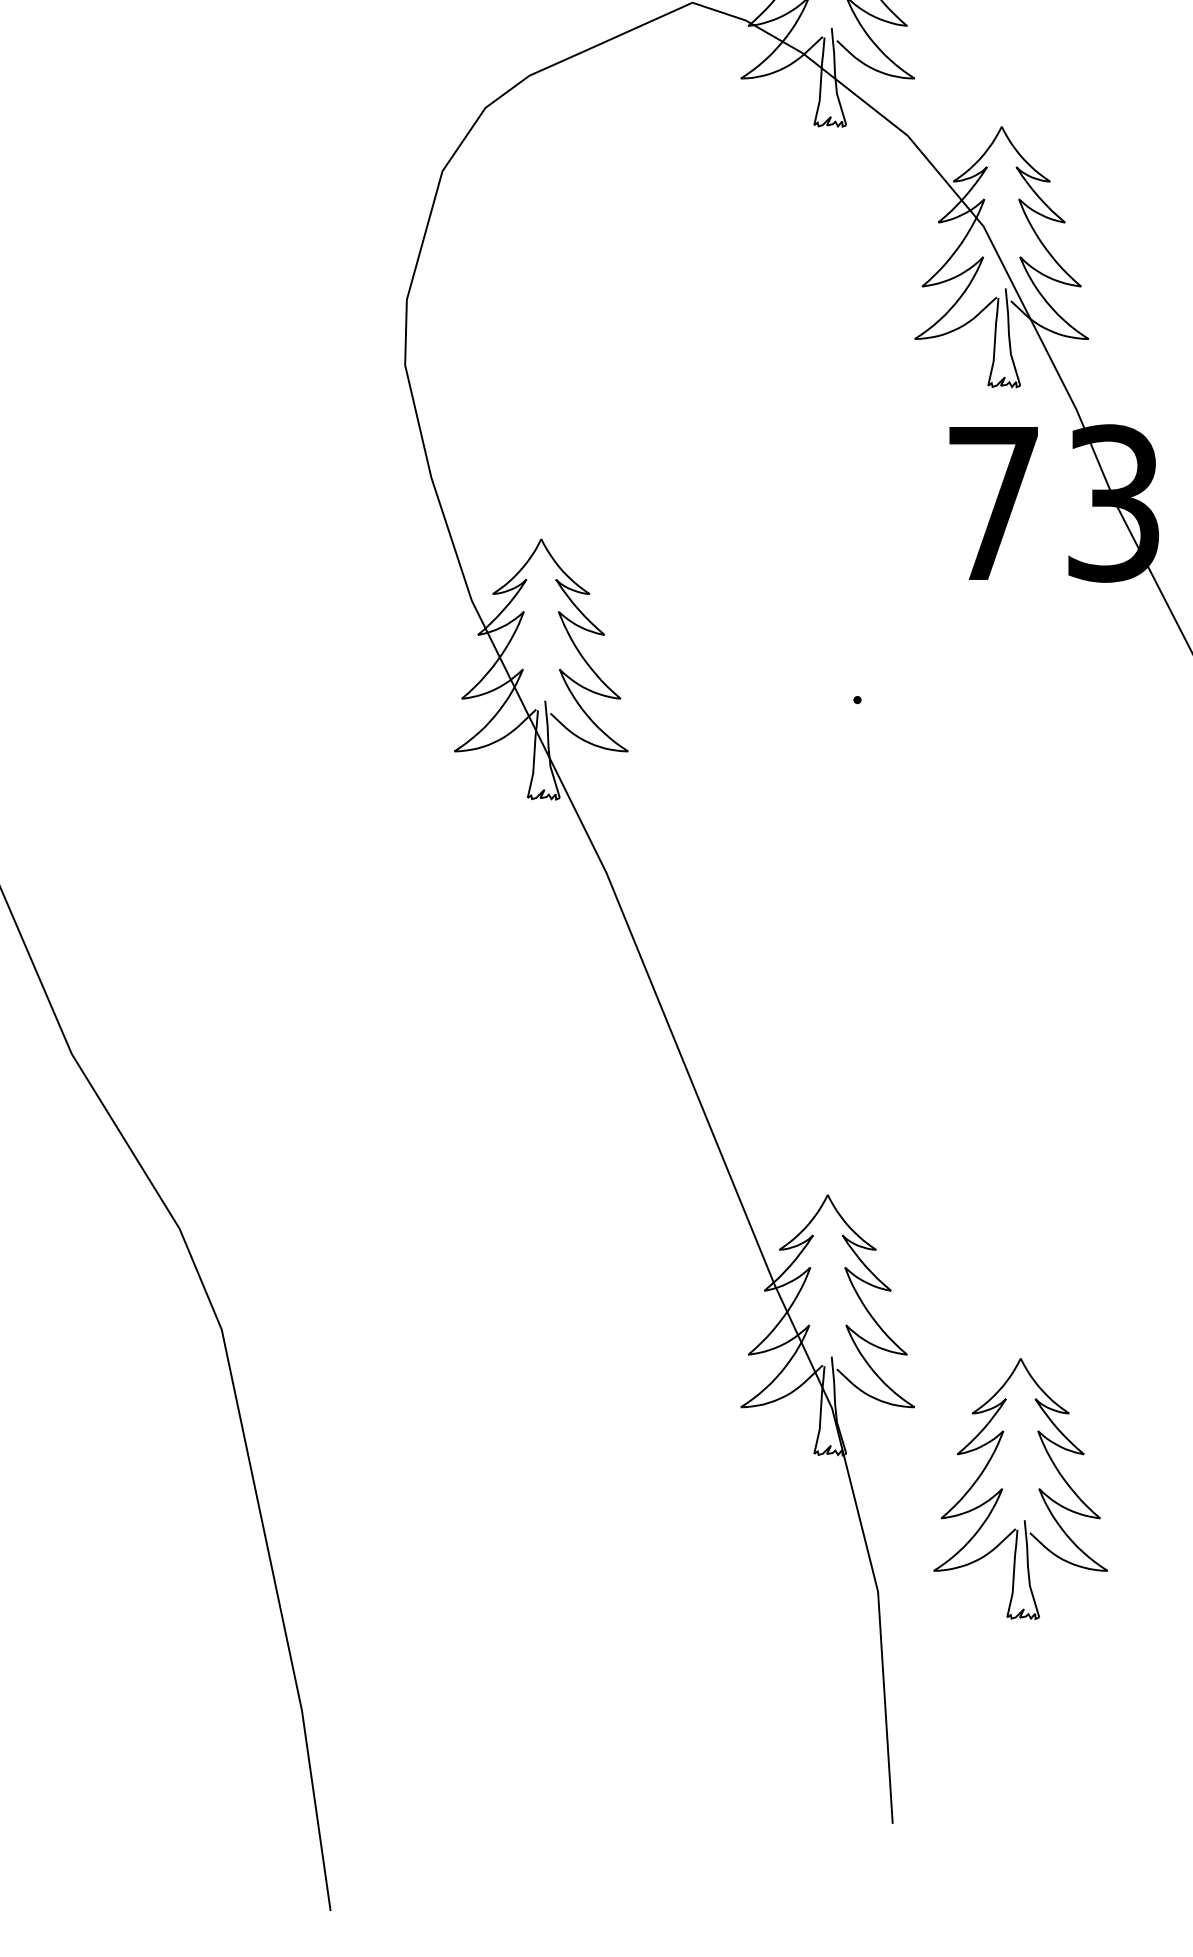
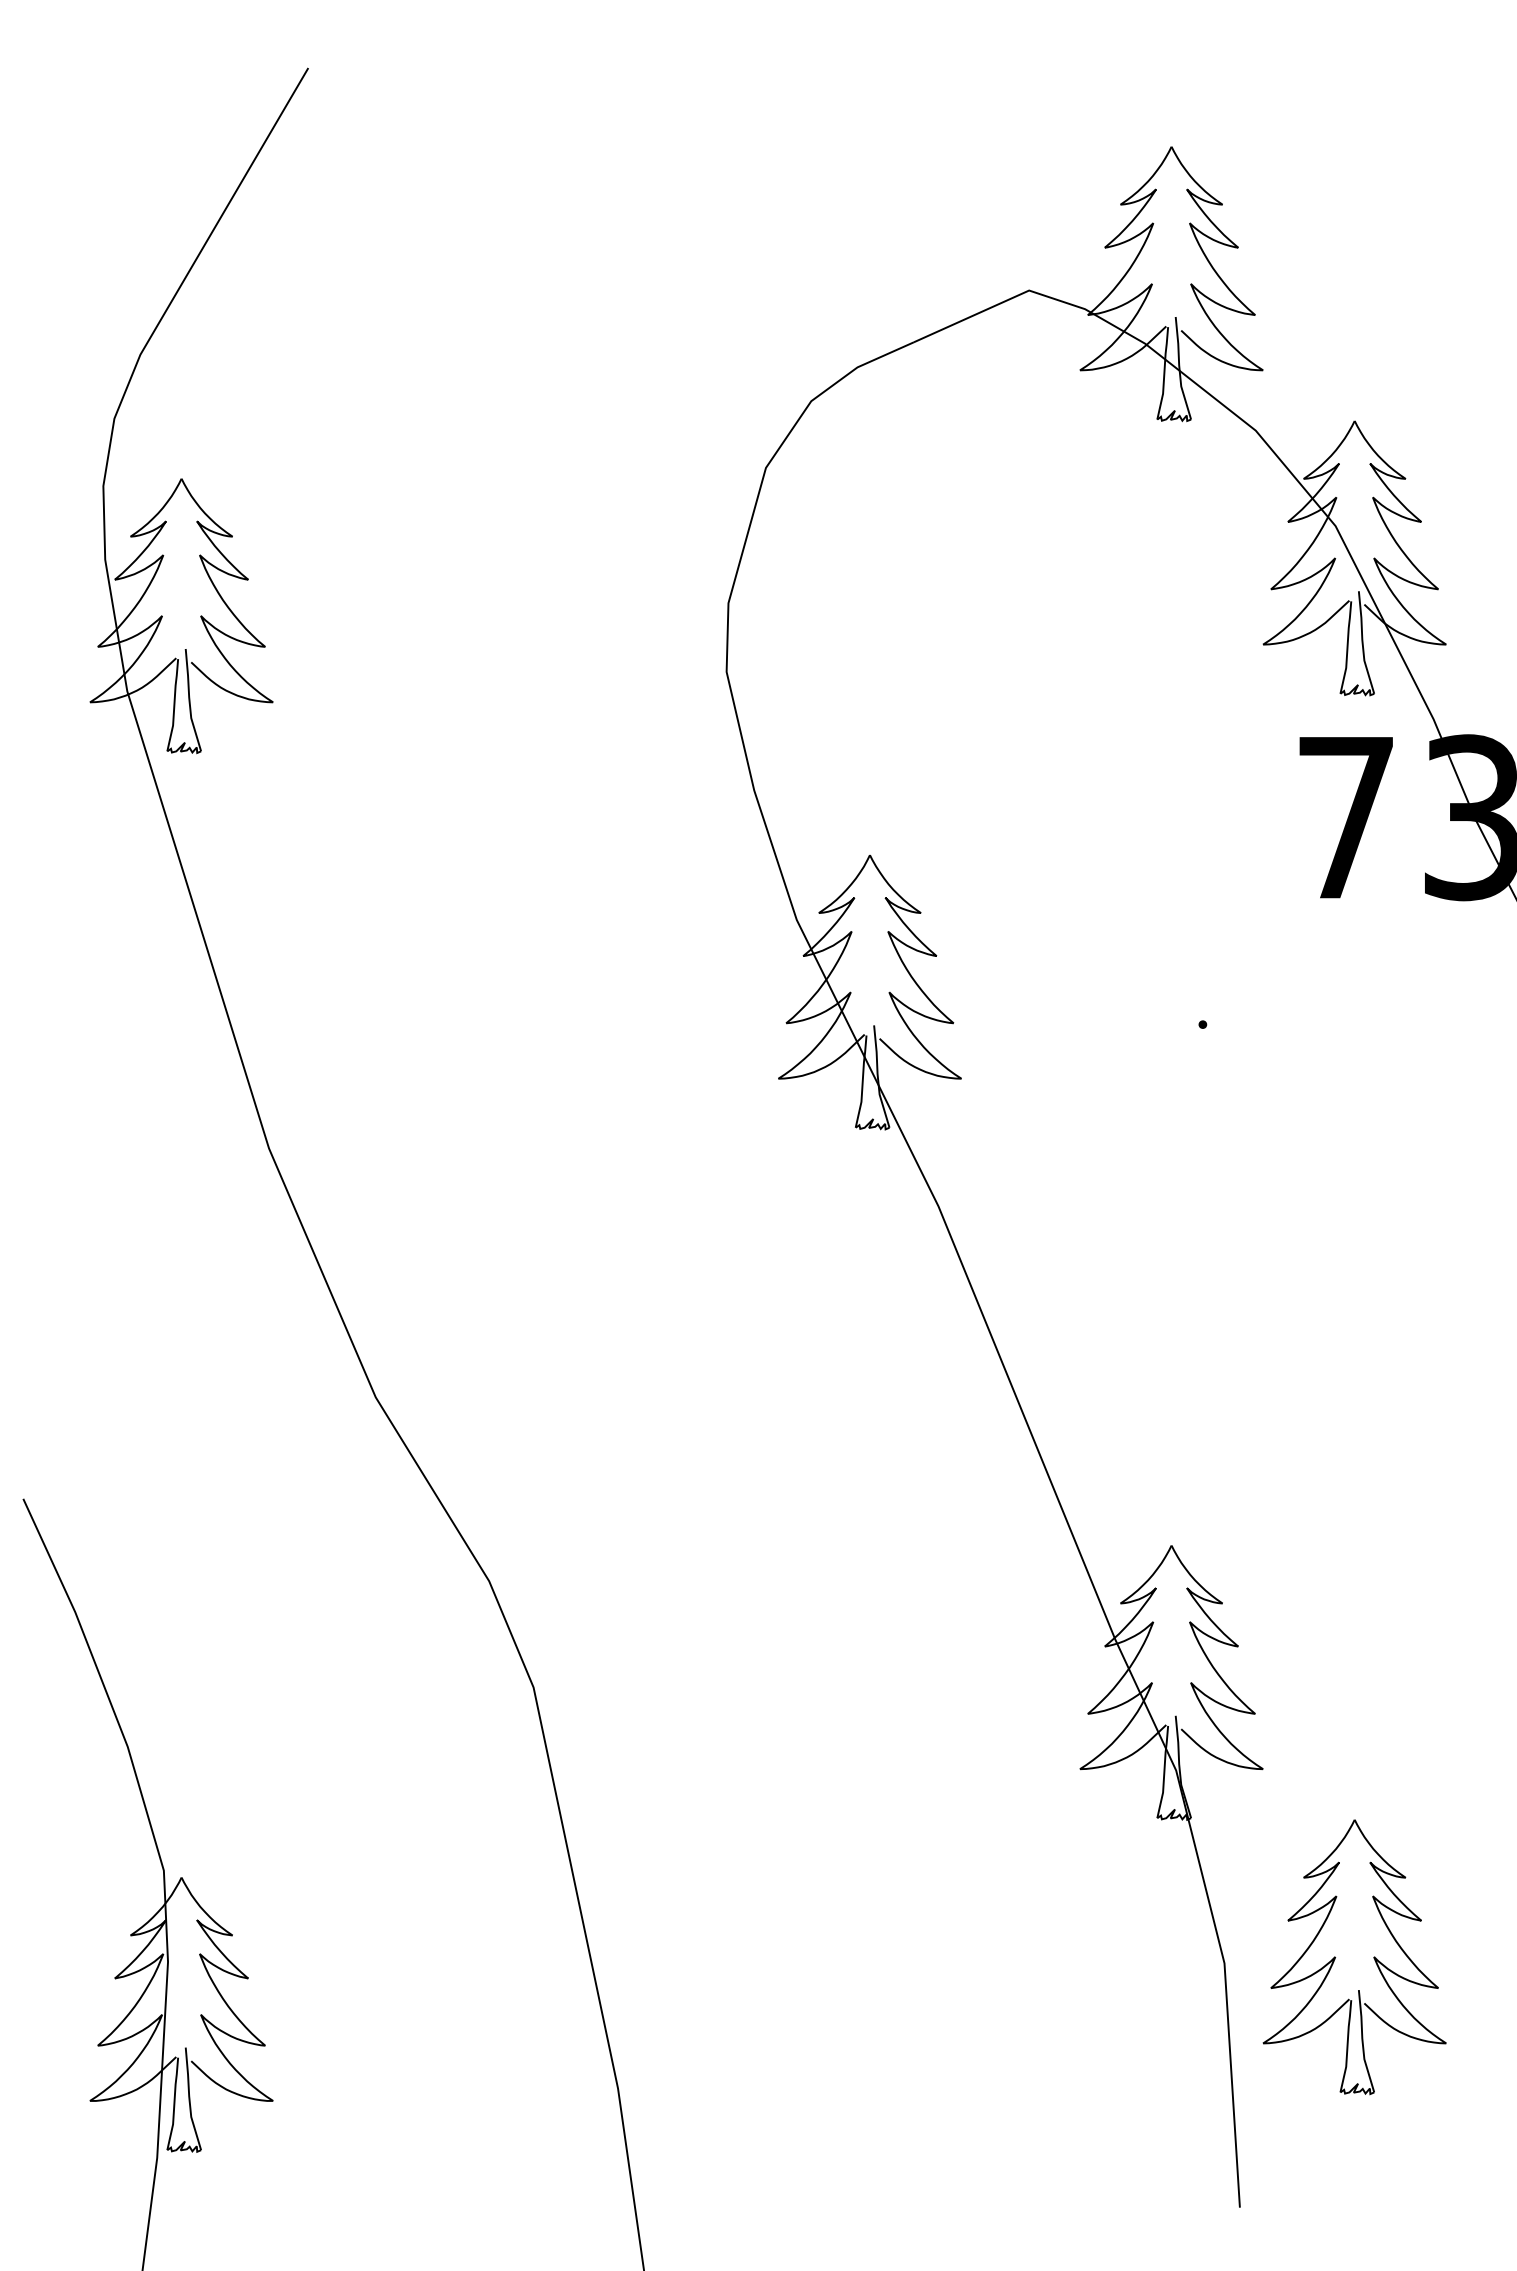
part: (1003, 1489) -> (1336, 1957), moved

